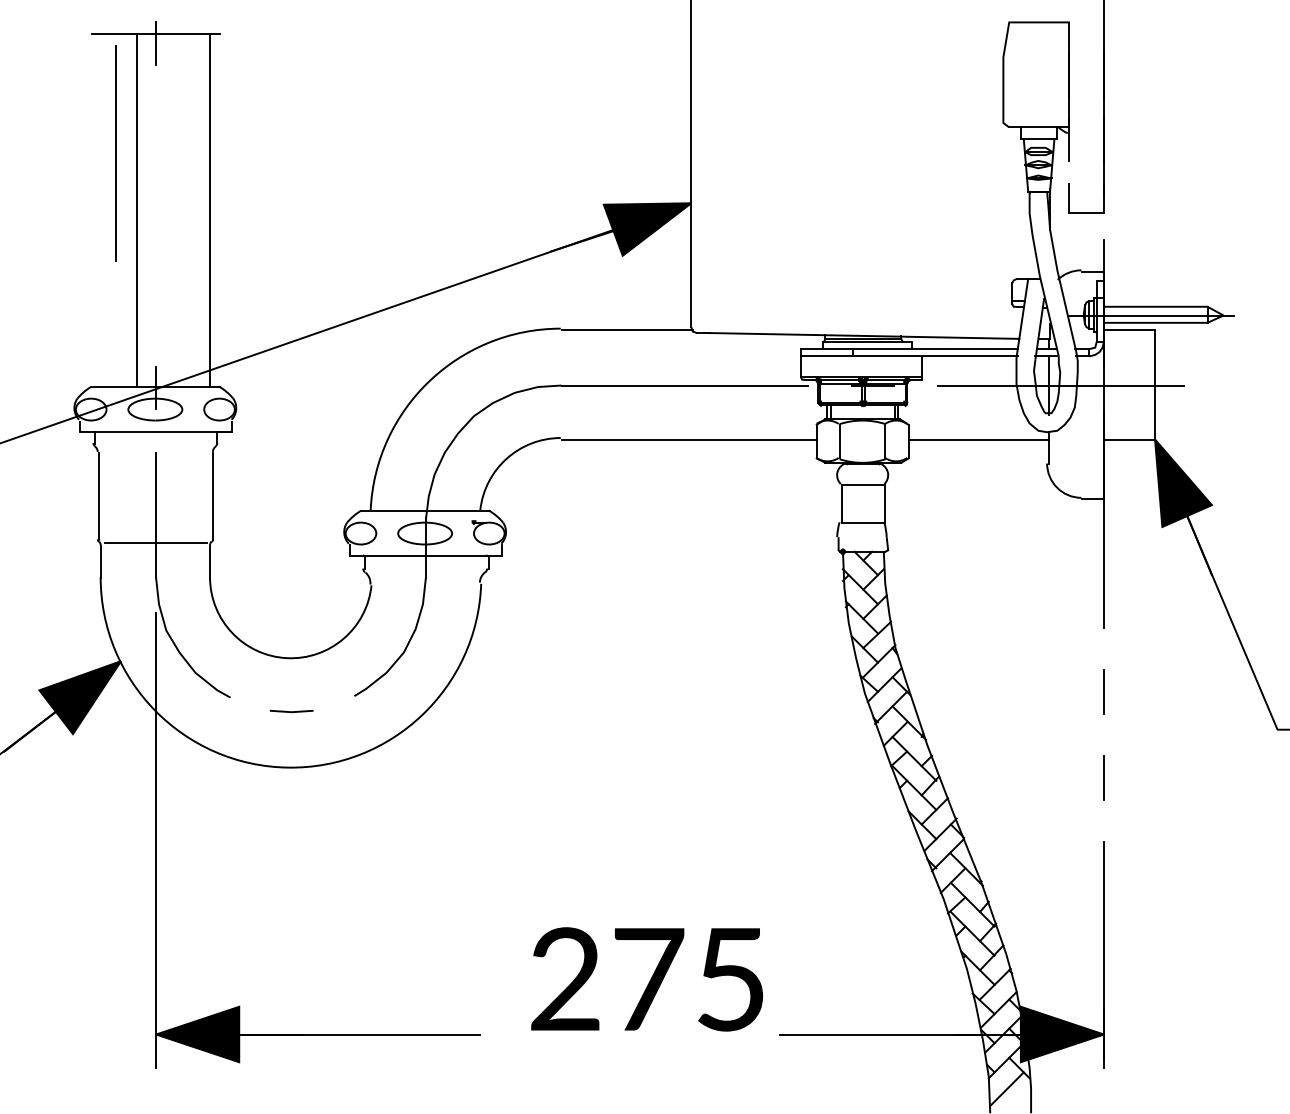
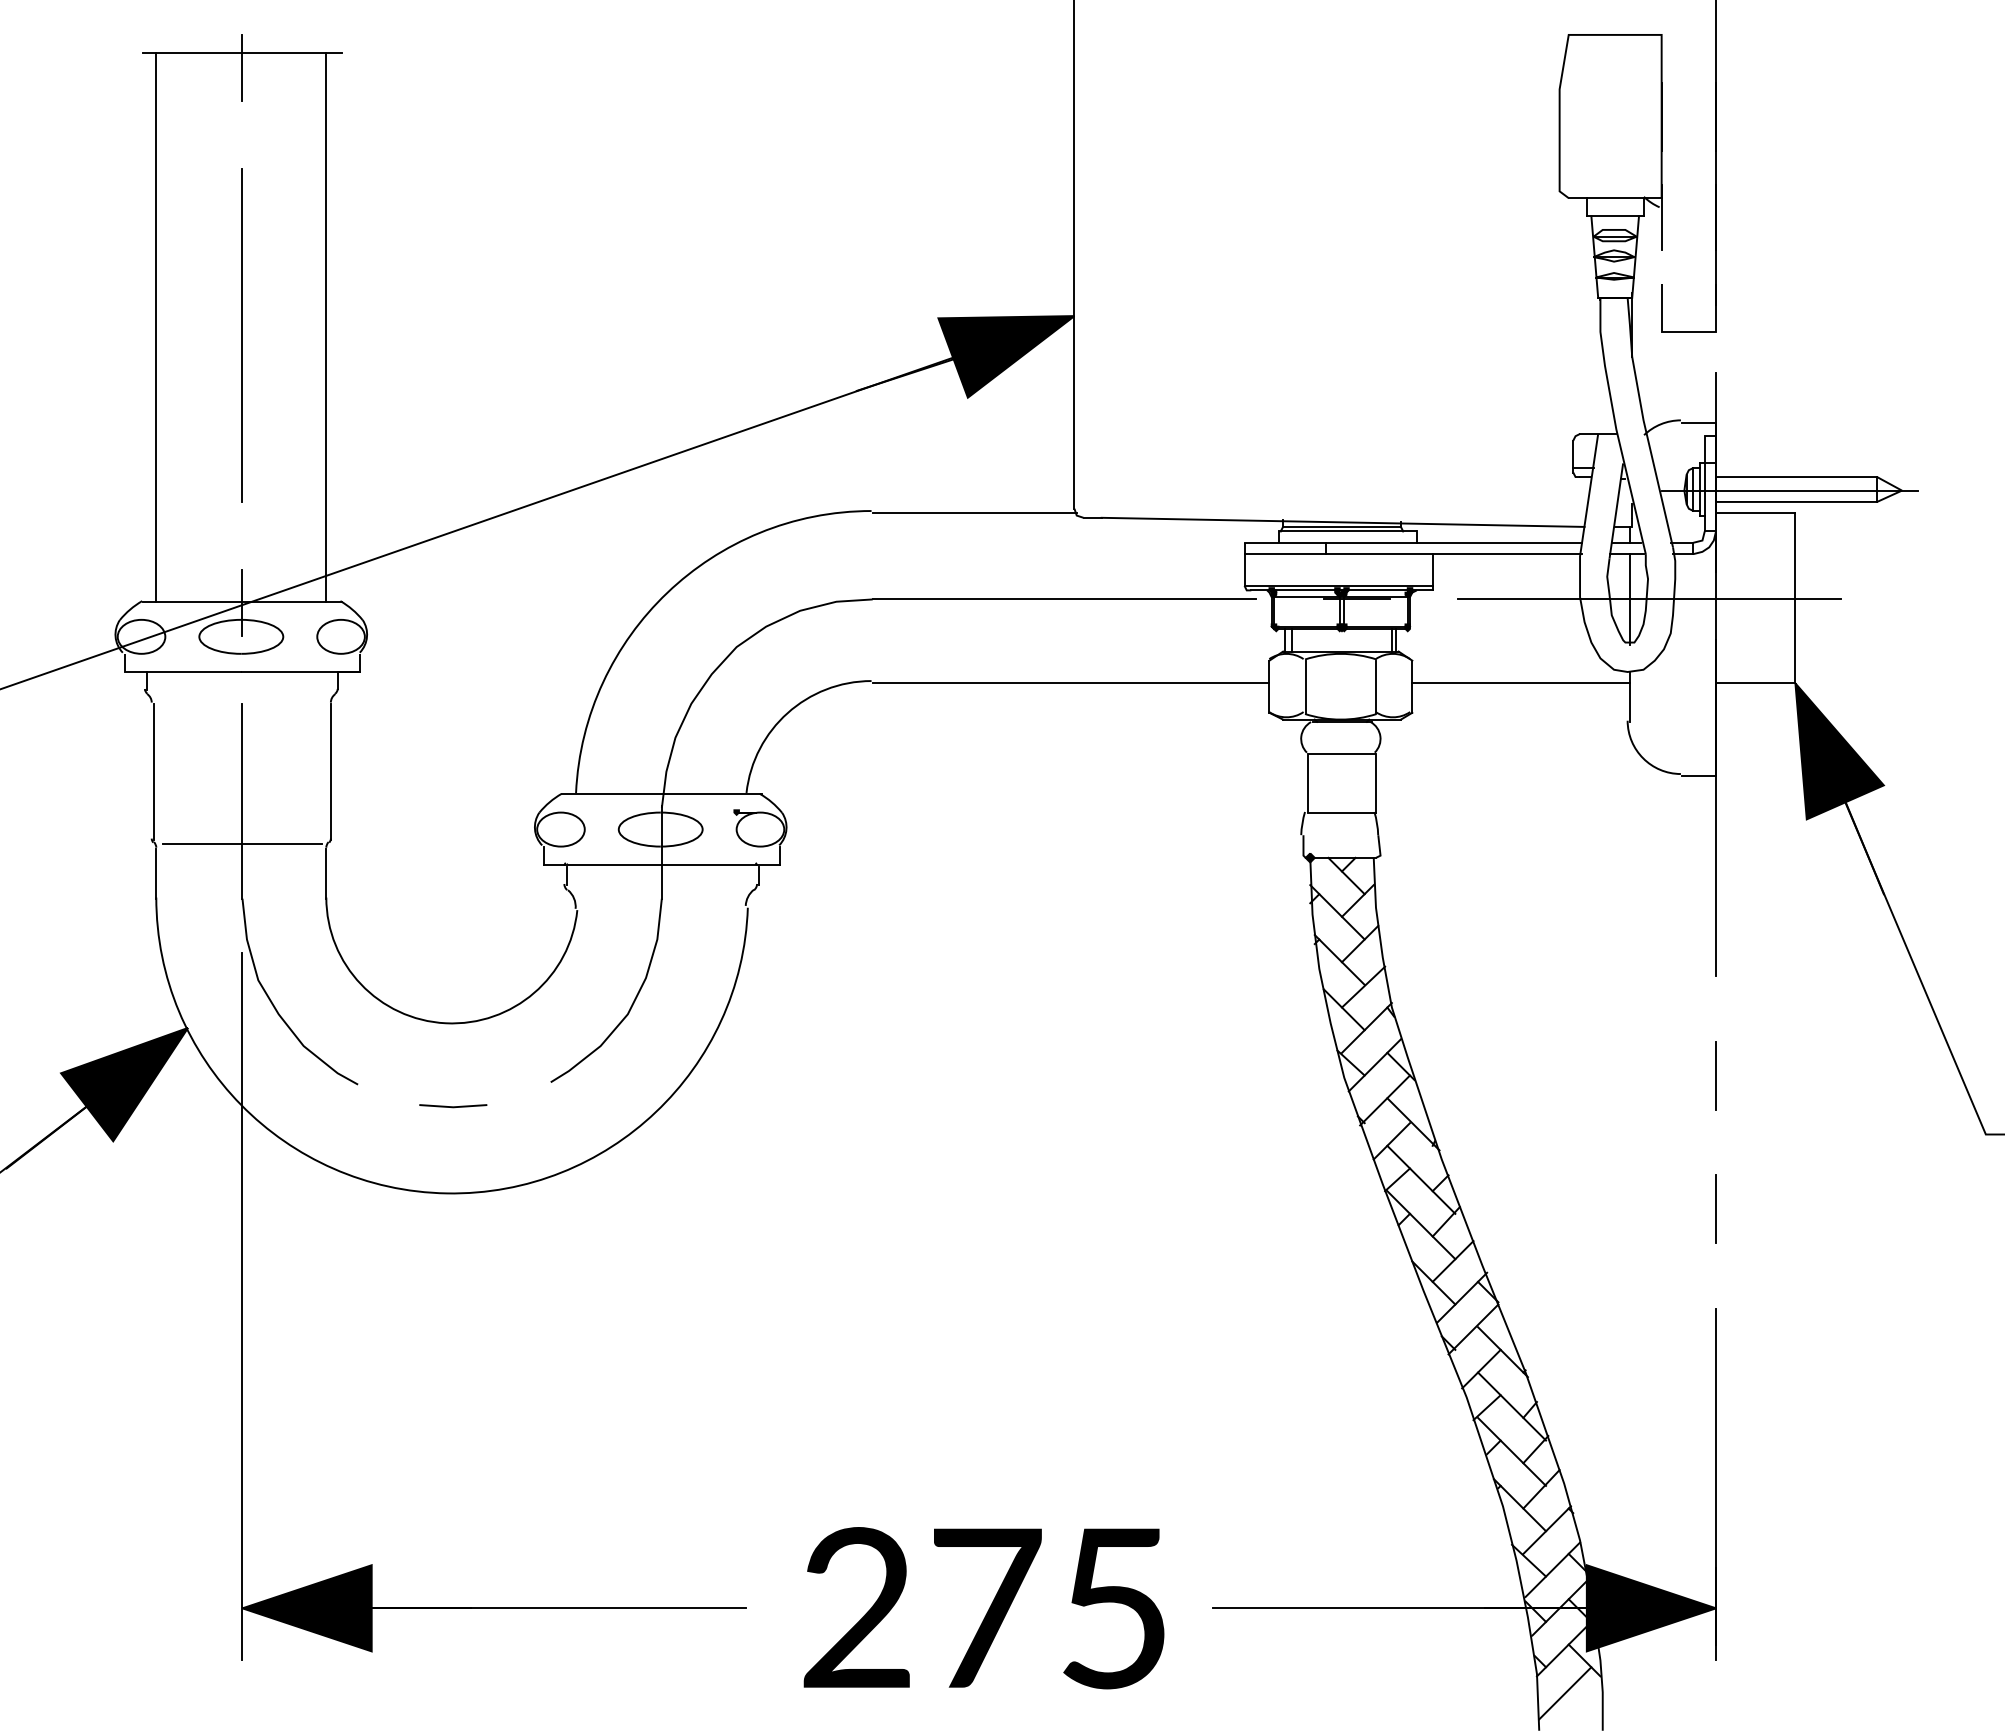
line: (115, 153) -> (241, 335), moved
line: (136, 210) -> (156, 327), moved
text: (647, 979) -> (984, 1608), moved

